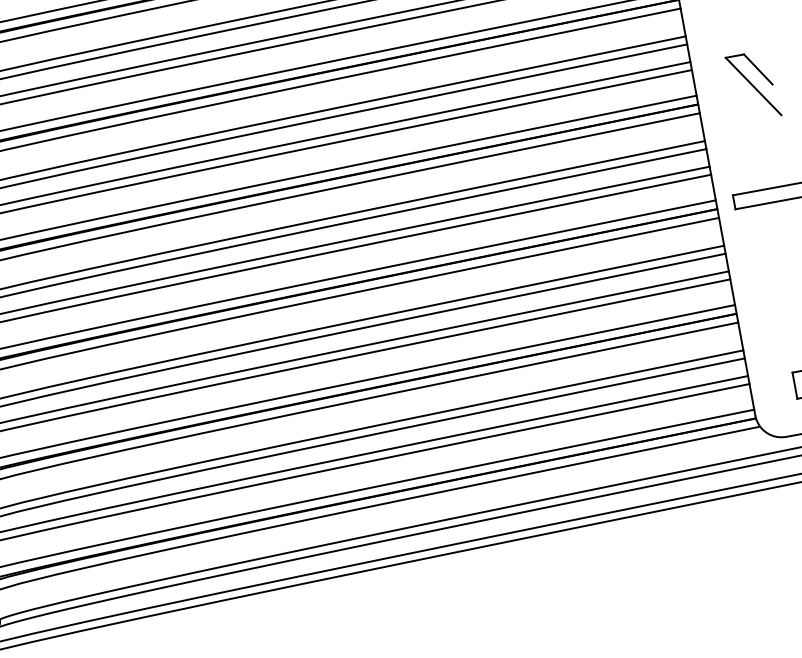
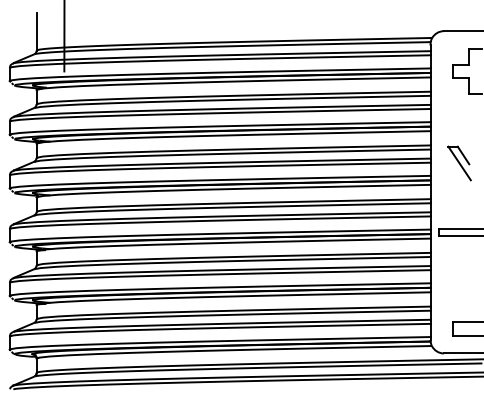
part: (753, 86) -> (459, 163), moved

